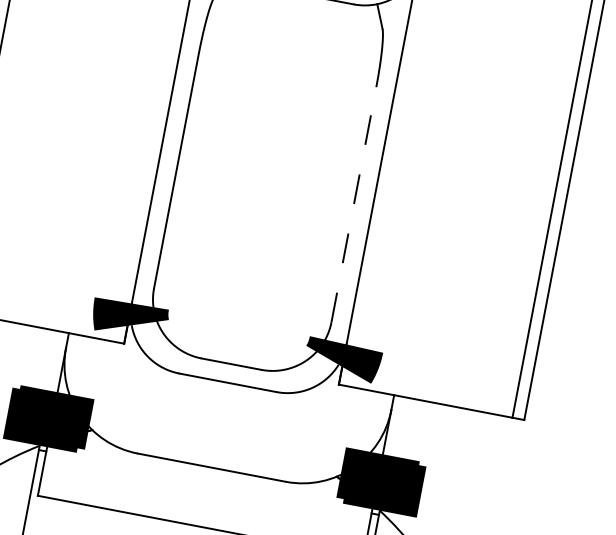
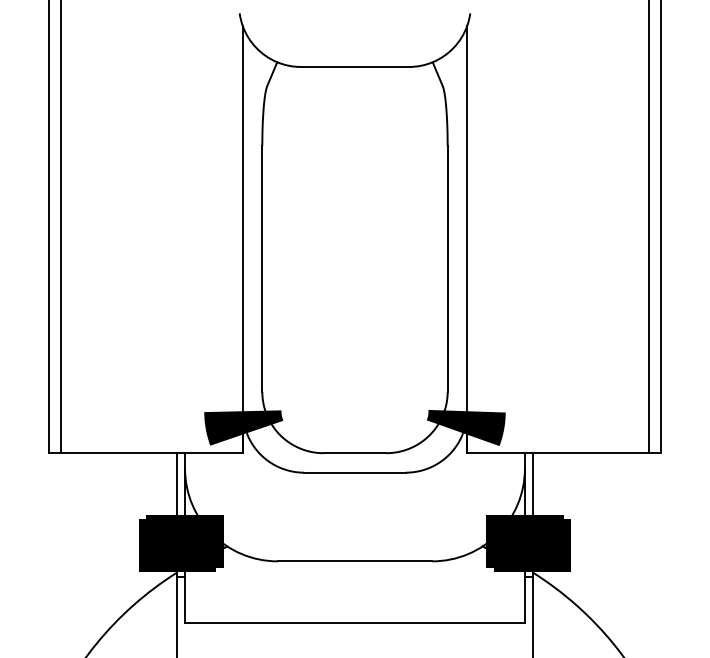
line: (353, 204) -> (447, 268), dashed -> solid
line: (55, 362) -> (177, 485), added
line: (395, 427) -> (532, 485), added

